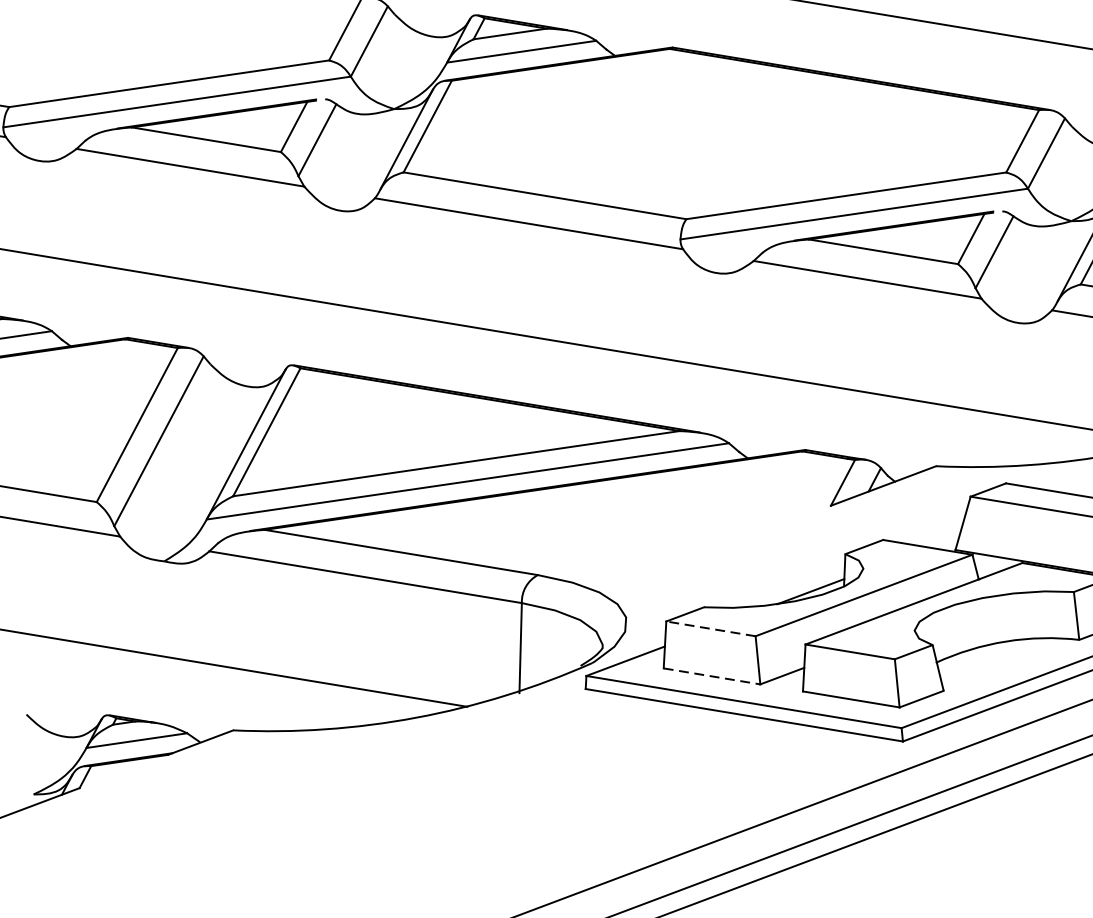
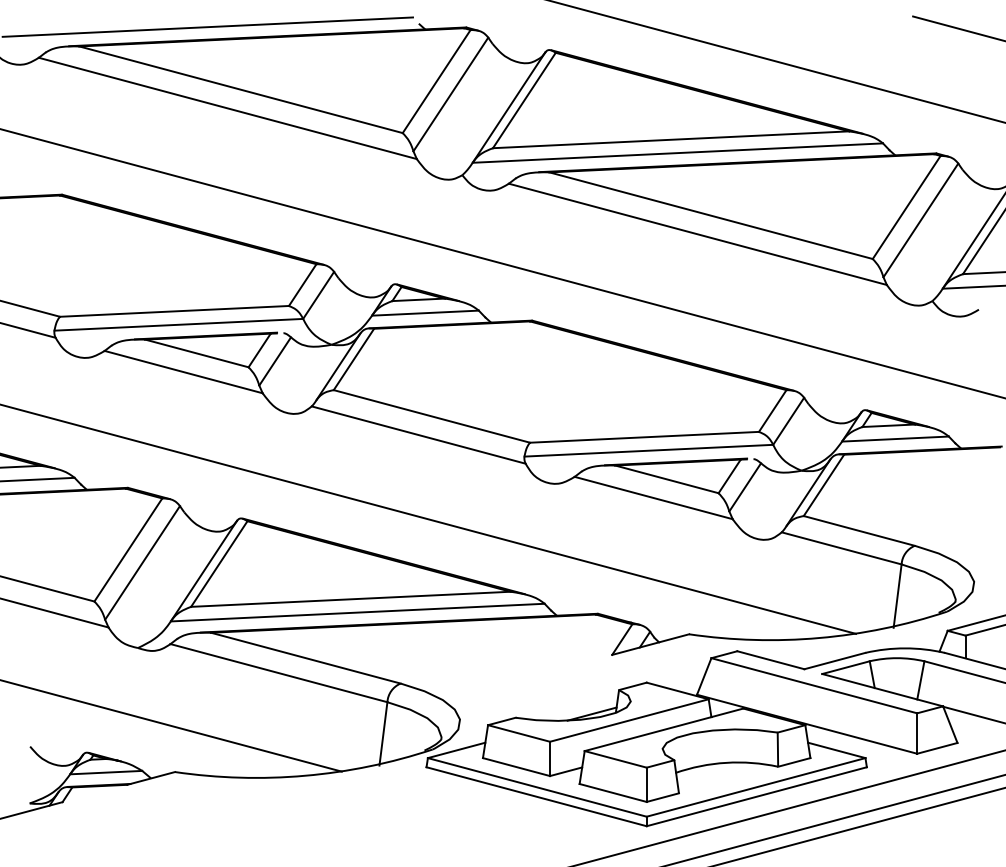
line: (710, 628) -> (518, 733), dashed -> solid
line: (712, 676) -> (516, 767), dashed -> solid

